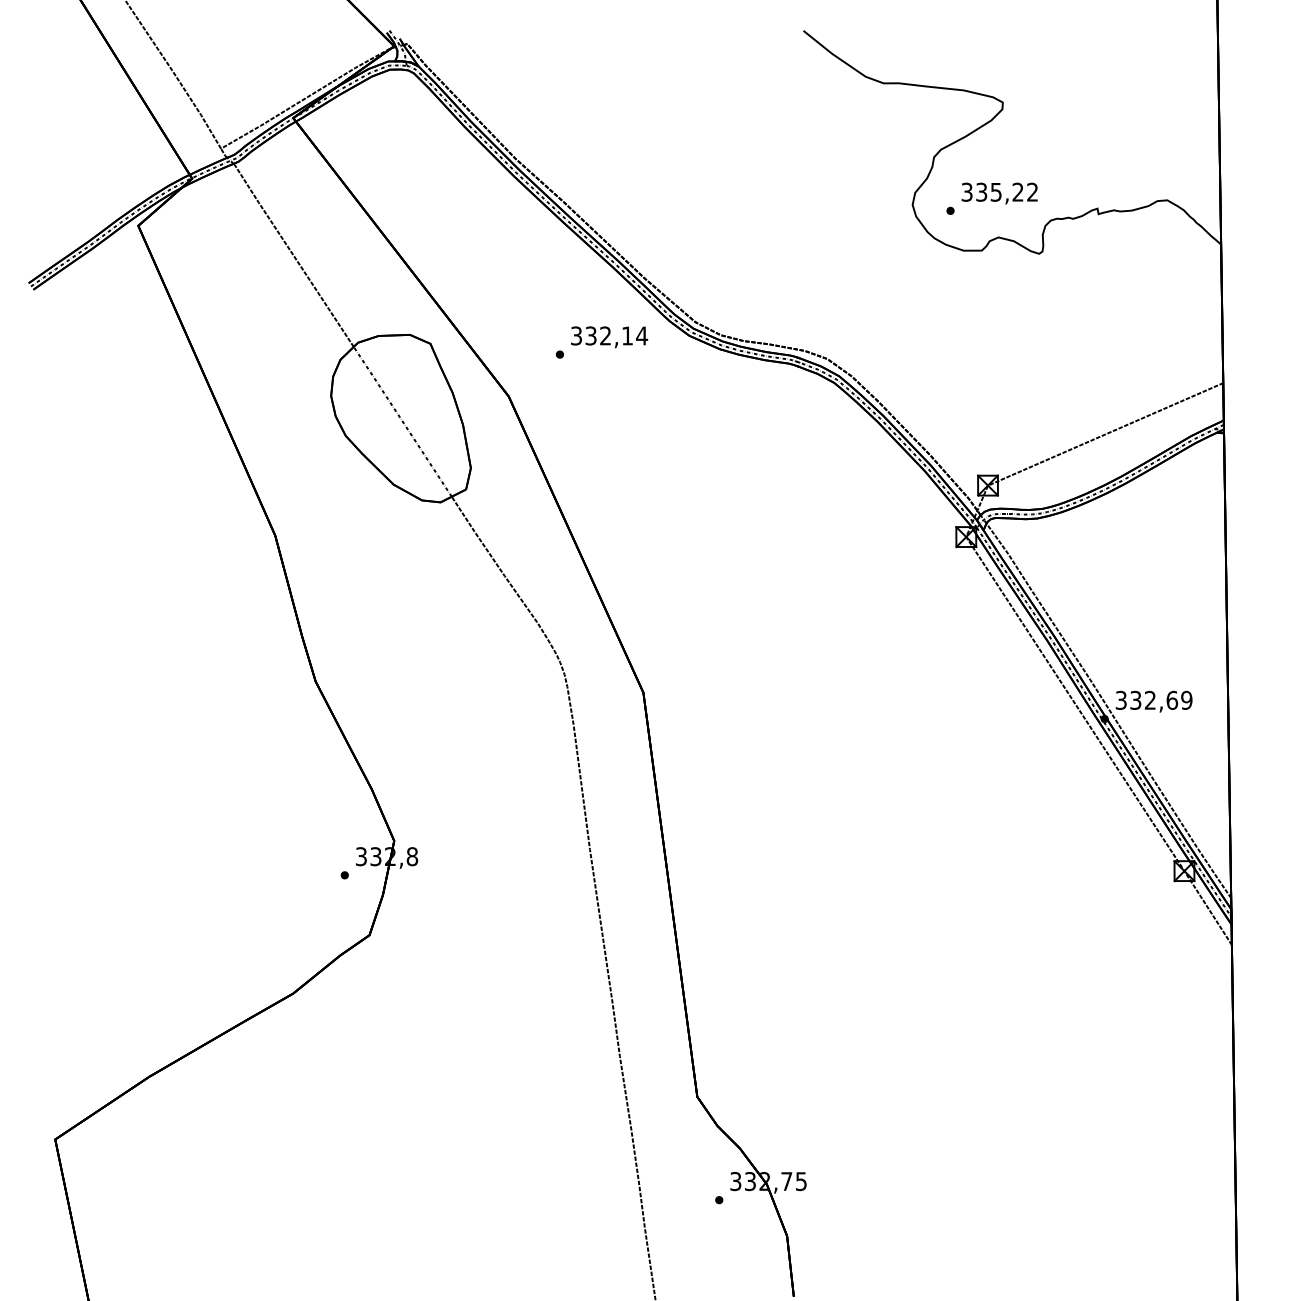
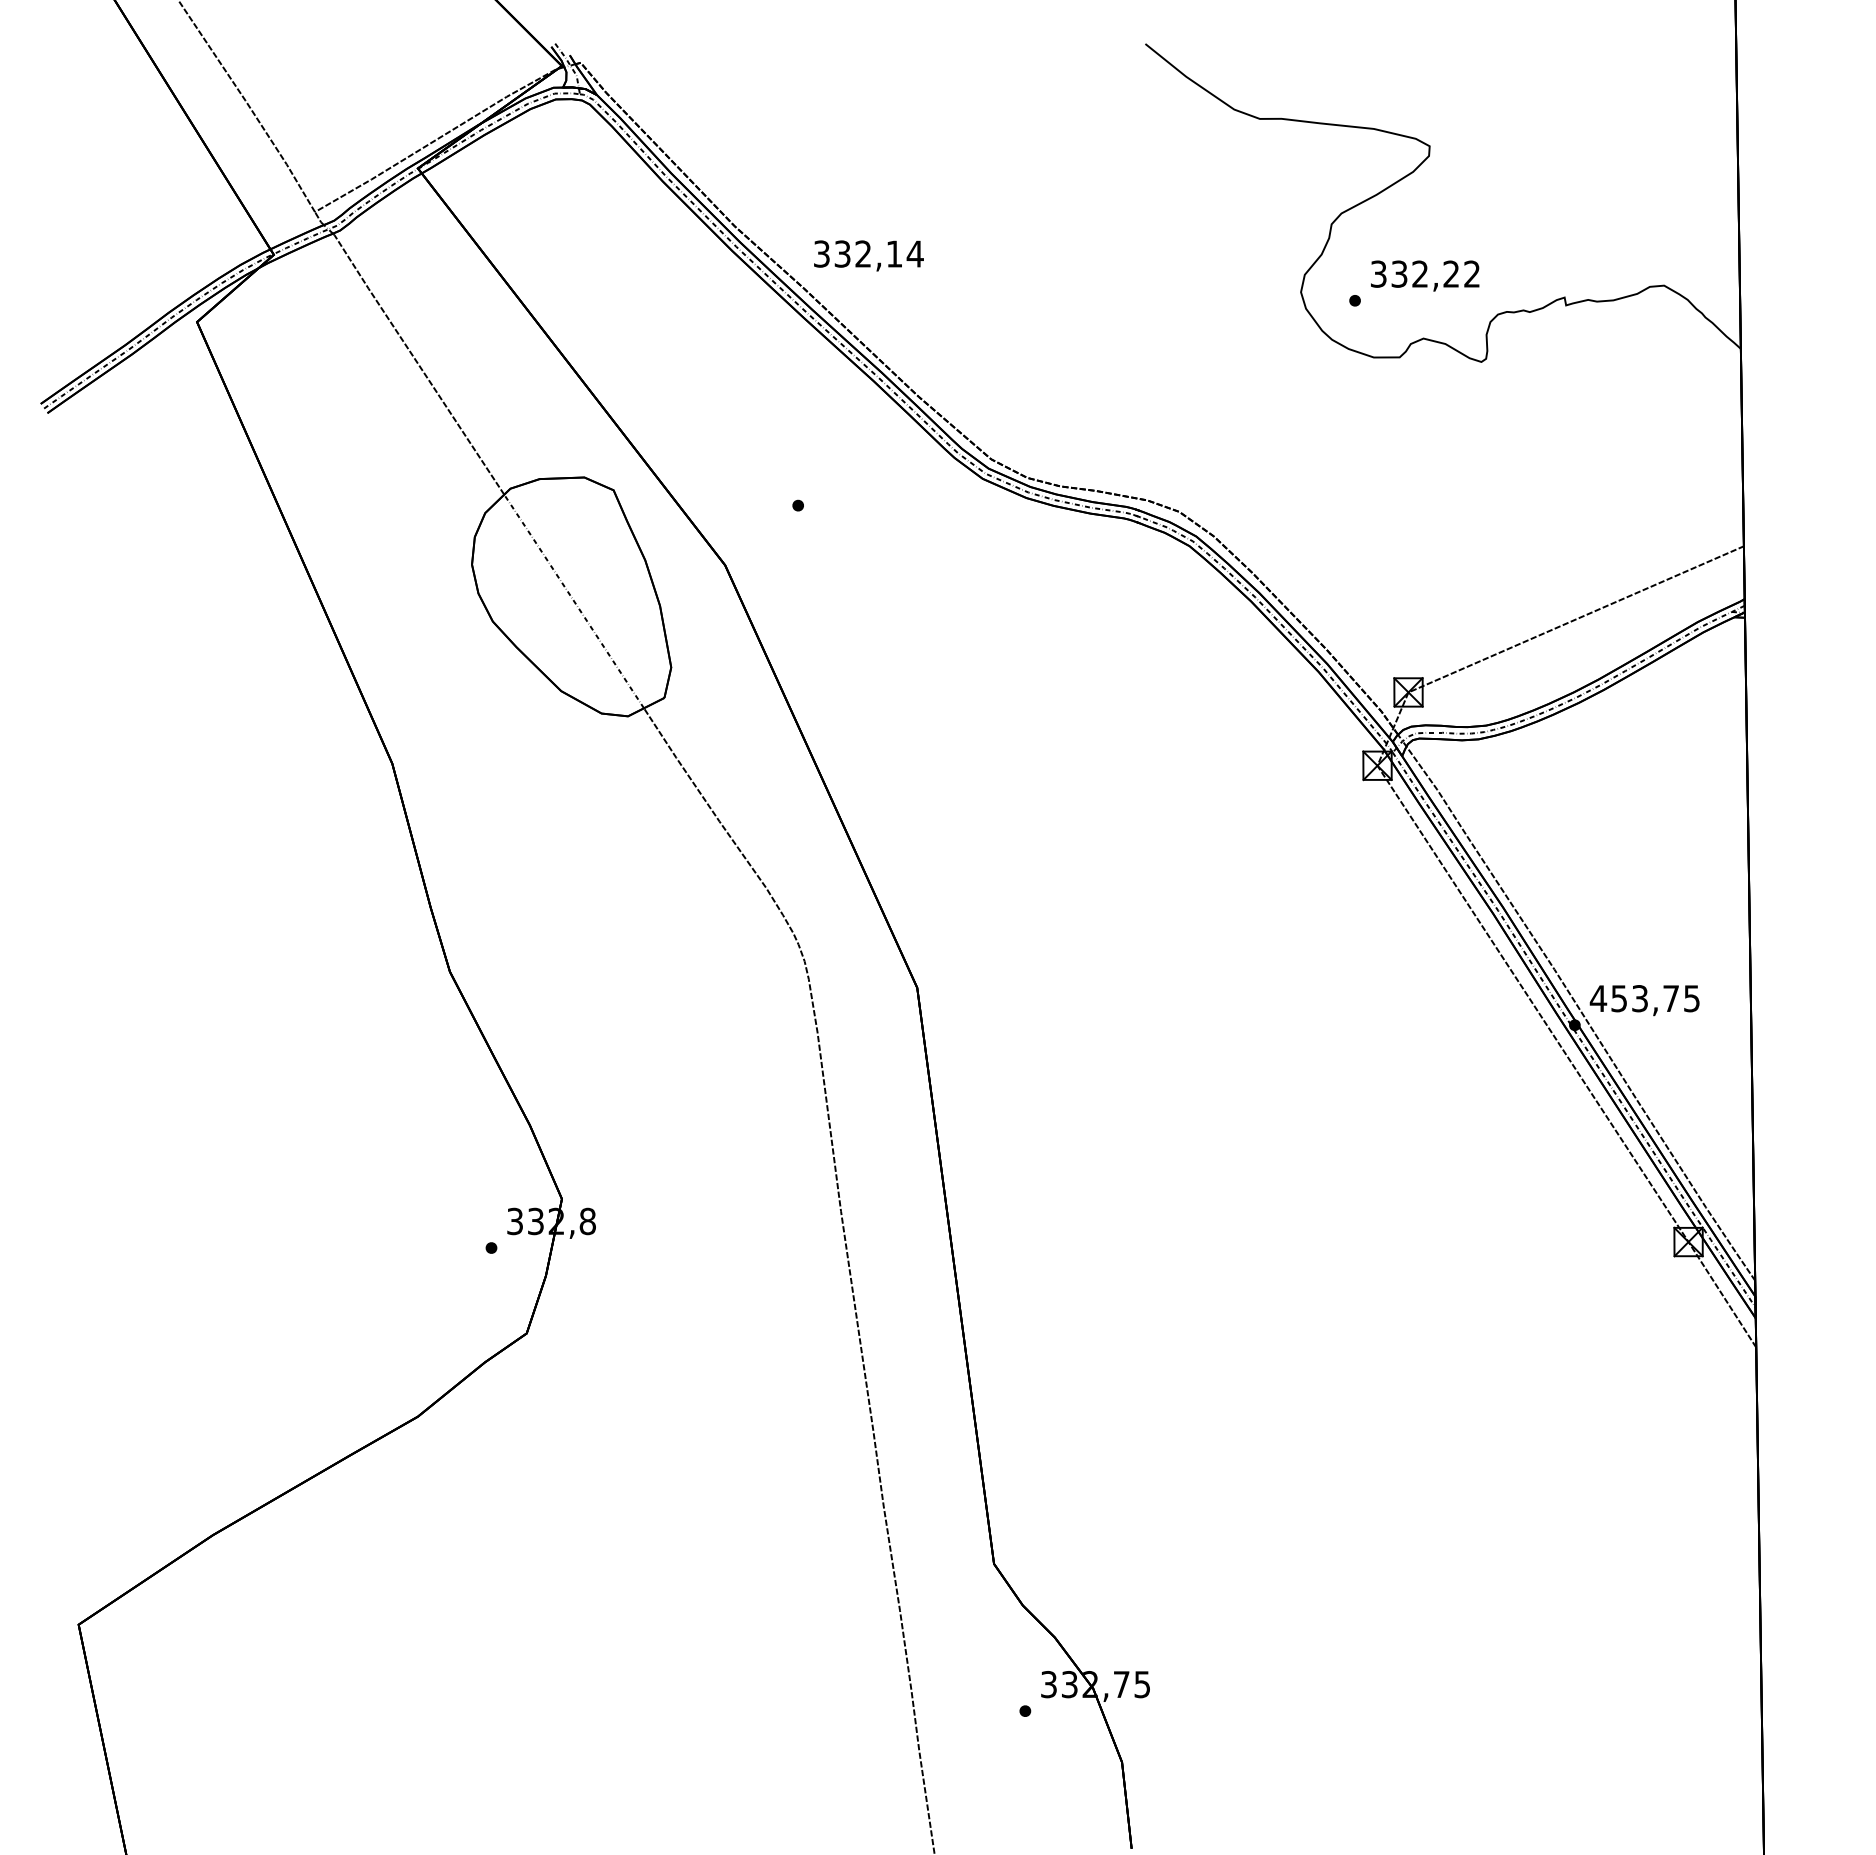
text: (995, 191) -> (1419, 273), 335,22 -> 332,22
text: (609, 336) -> (868, 255), moved
text: (1153, 700) -> (1644, 998), 332,69 -> 453,75

